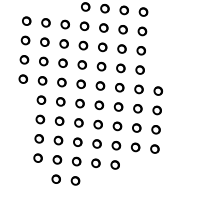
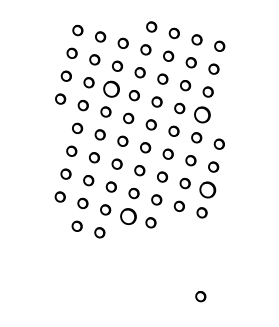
part: (62, 62) -> (111, 88), size x1.6
part: (140, 69) -> (202, 114), size x1.6
part: (155, 129) -> (207, 189), size x1.6
part: (95, 162) -> (127, 215), size x1.6

